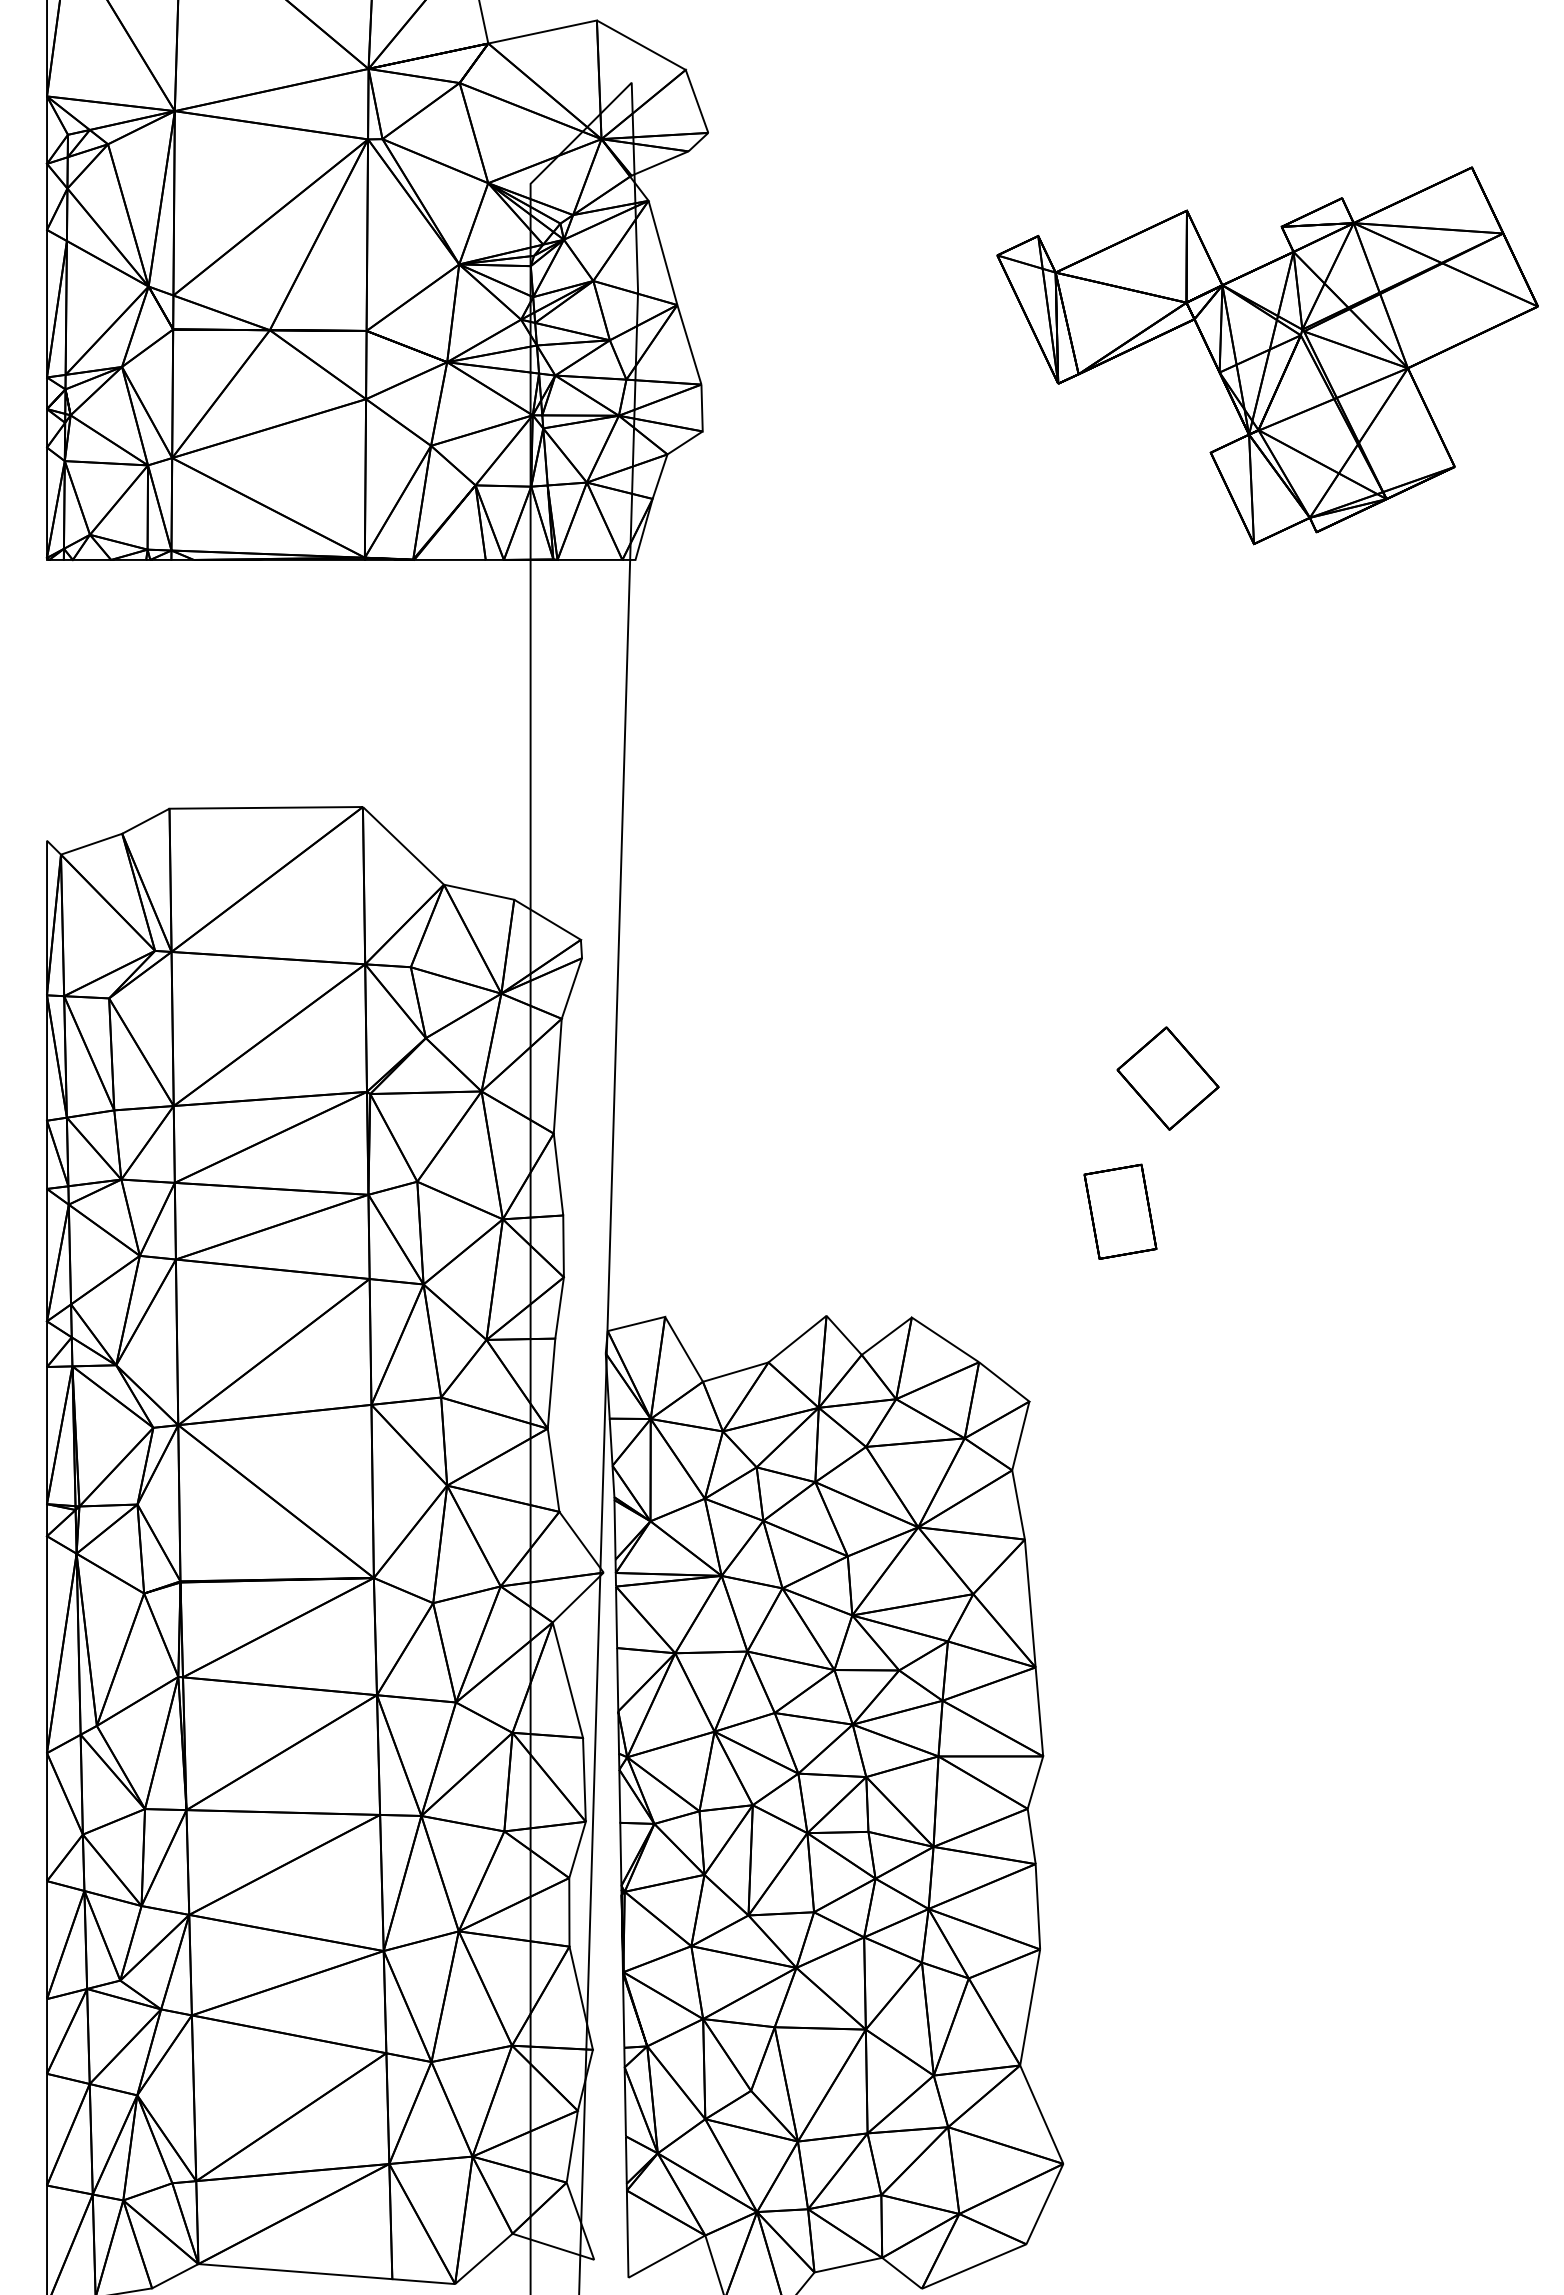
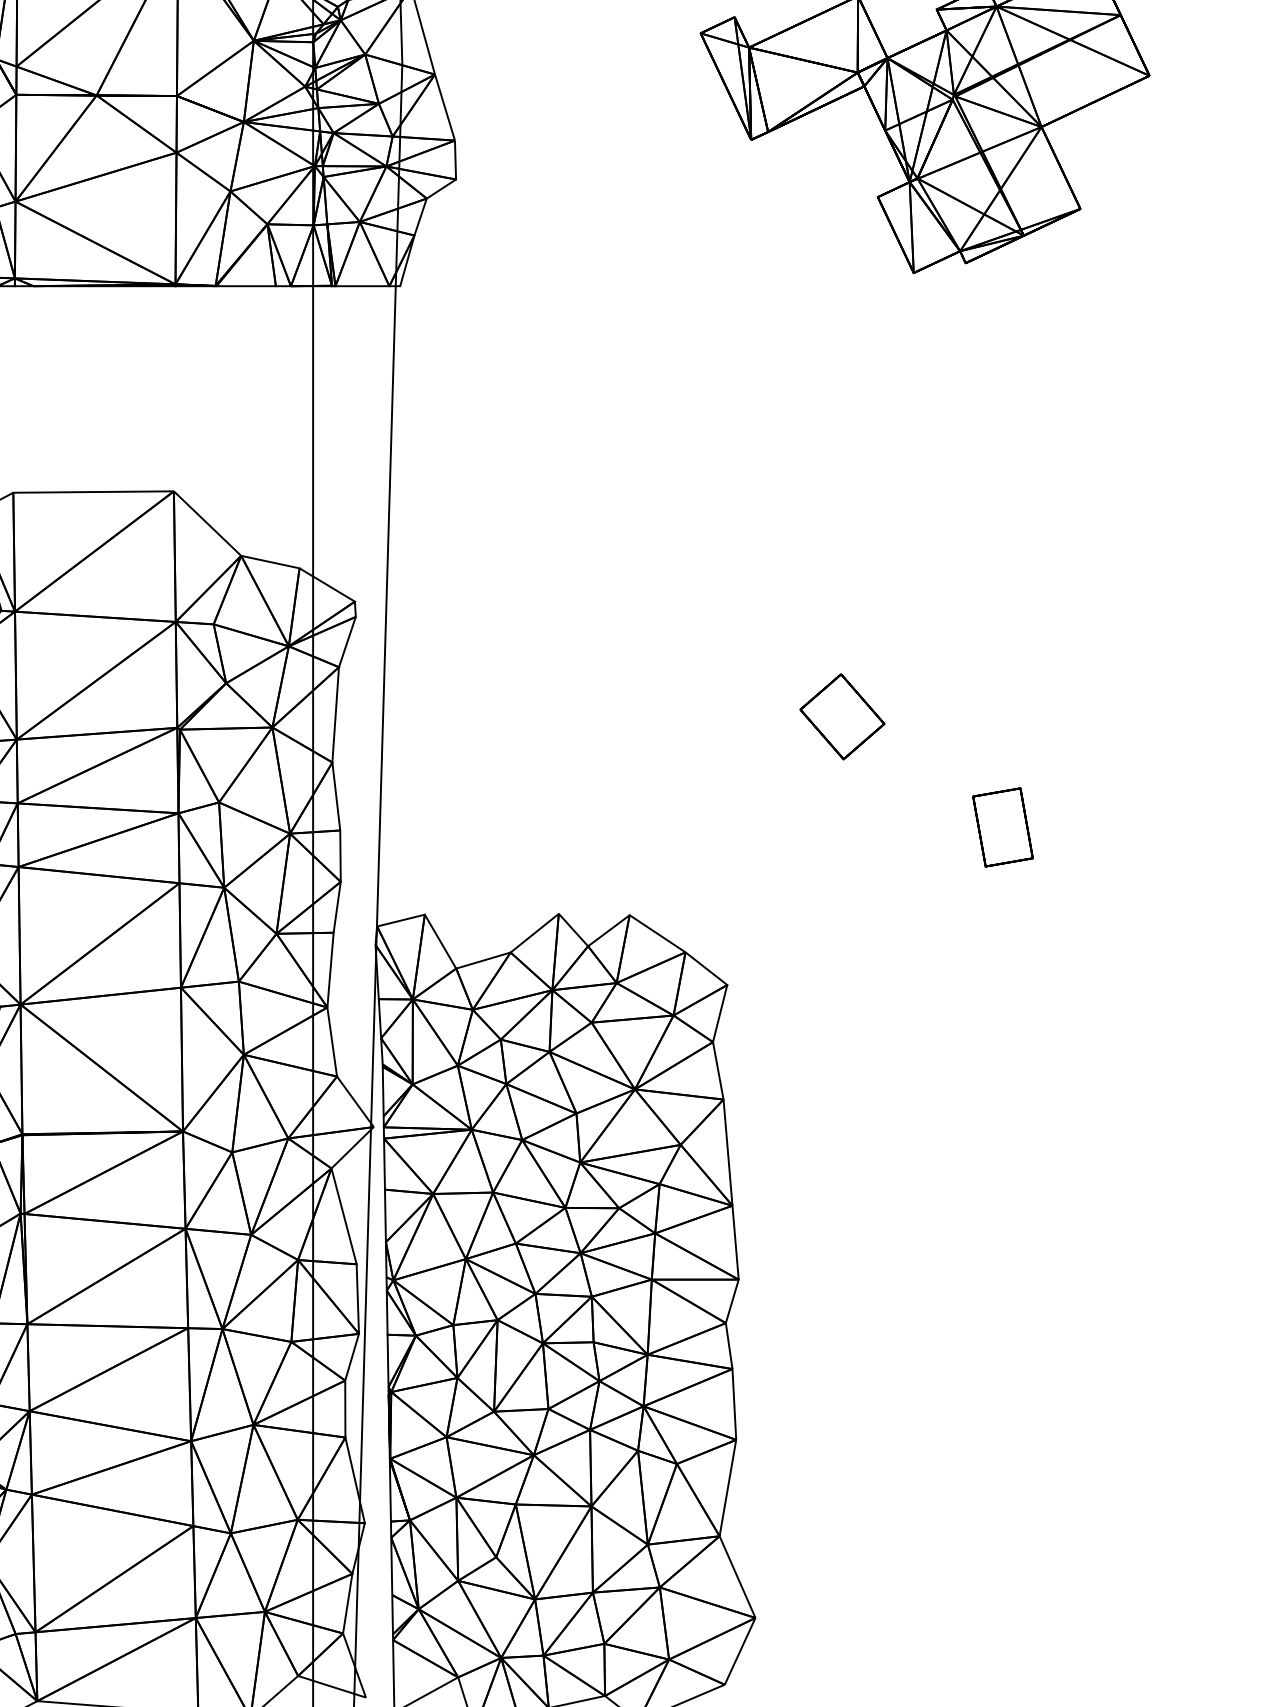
part: (1120, 1211) -> (1003, 827), moved

